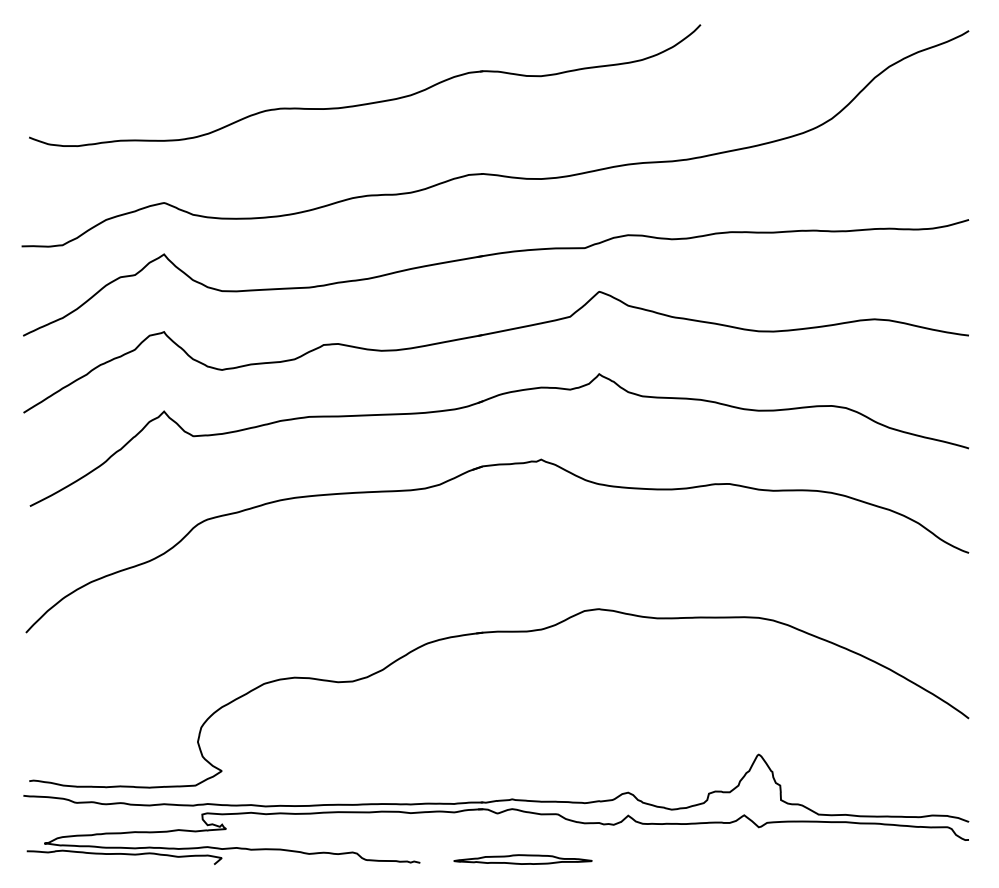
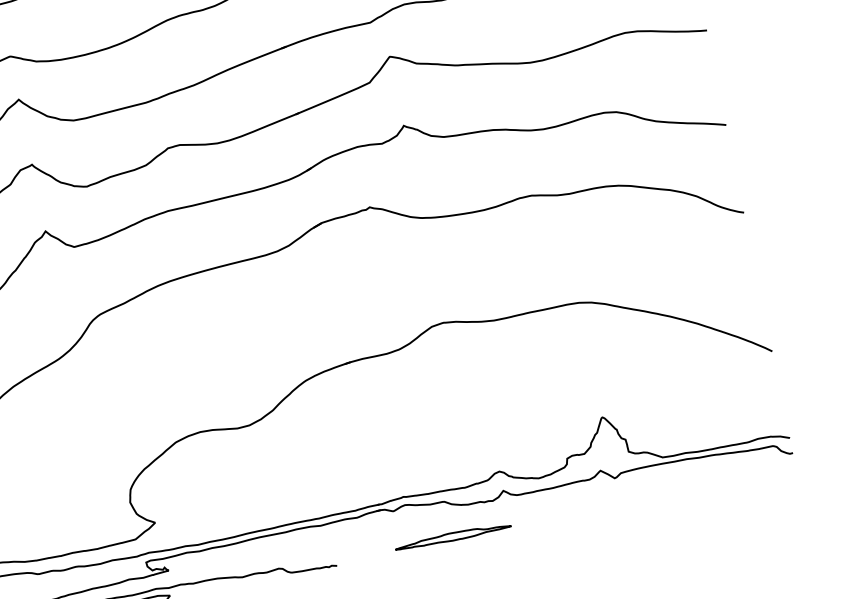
part: (522, 859) -> (452, 536), moved

